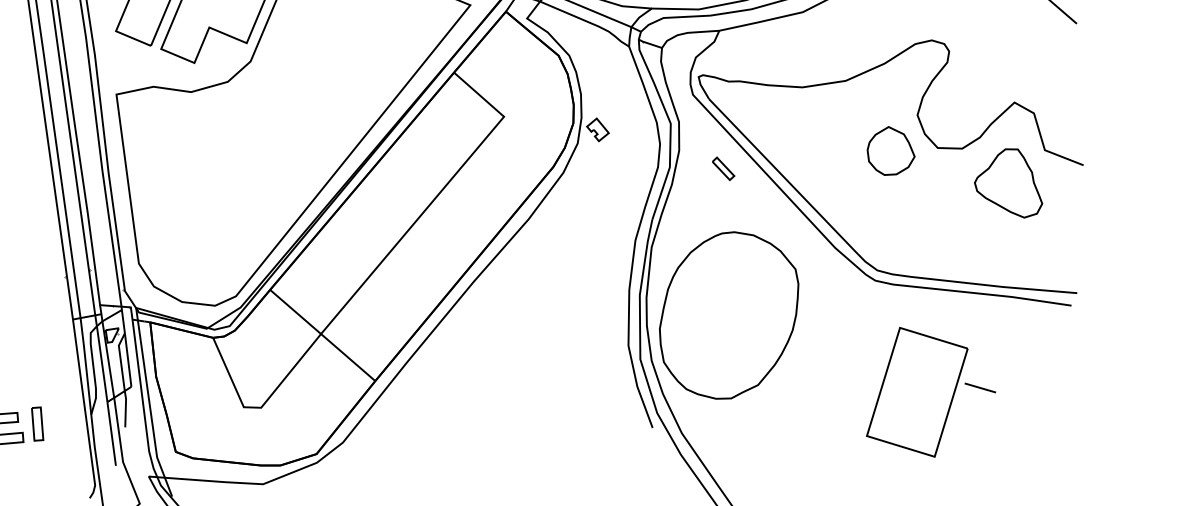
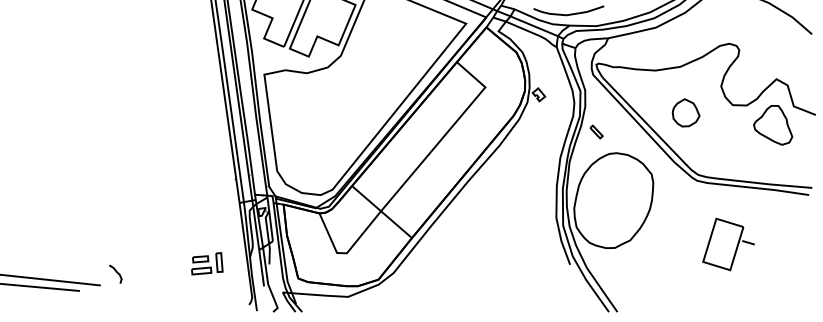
part: (889, 150) -> (685, 112), moved
part: (723, 167) -> (596, 131), moved
part: (930, 392) -> (728, 244), size x0.7

